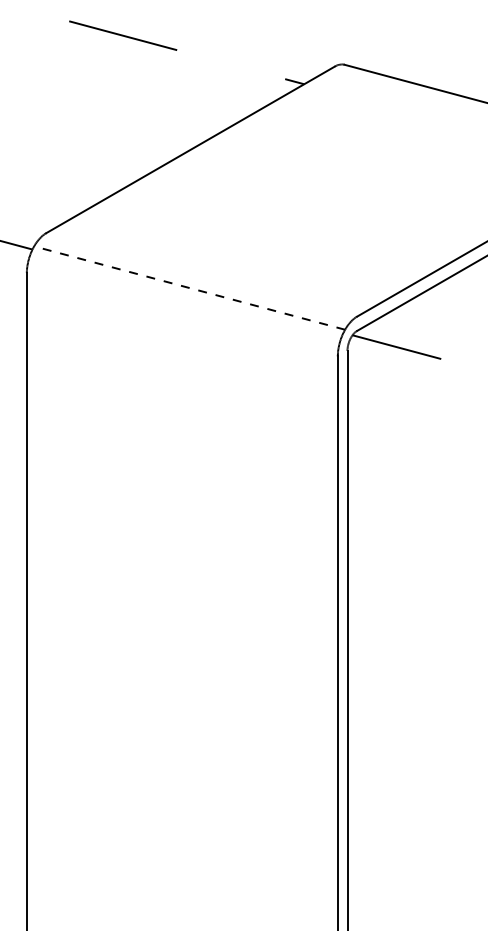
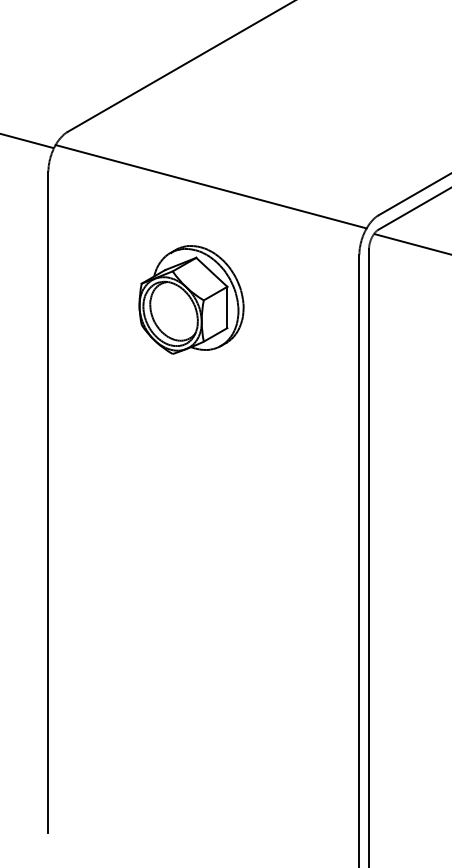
line: (189, 288) -> (211, 187), dashed -> solid
part: (169, 400) -> (191, 299), added

